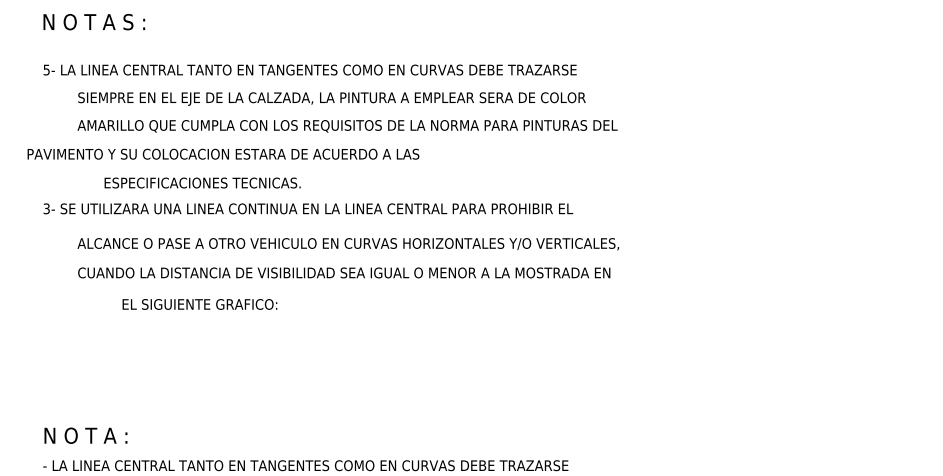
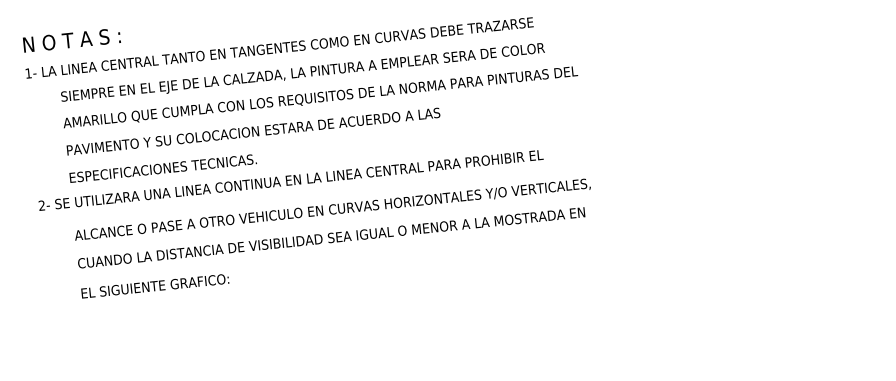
text: (94, 22) -> (72, 40), moved
text: (46, 69) -> (28, 72), 5- -> 1-
text: (223, 153) -> (253, 130), moved
text: (202, 182) -> (163, 168), moved
text: (46, 209) -> (41, 206), 3- -> 2-
text: (199, 304) -> (154, 286), moved

